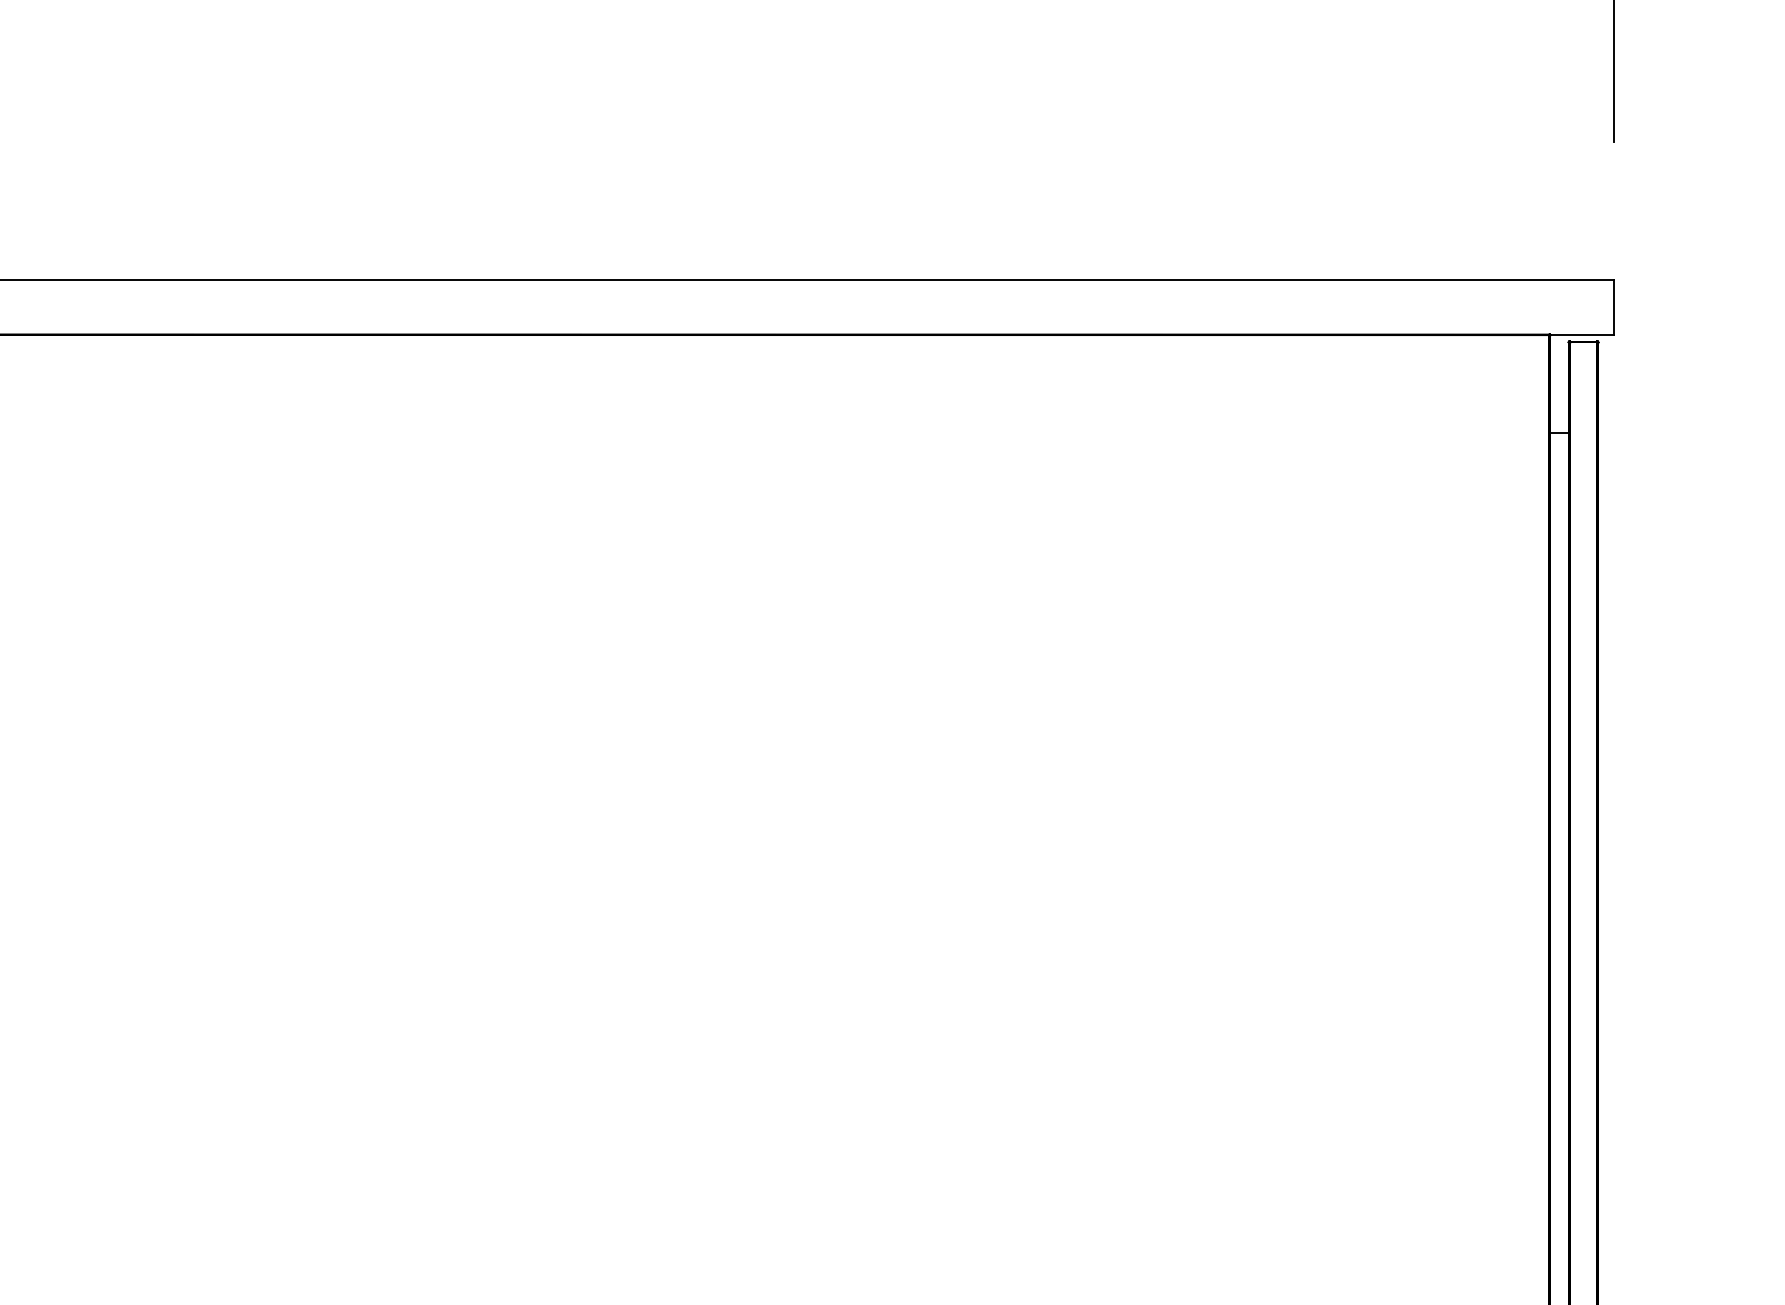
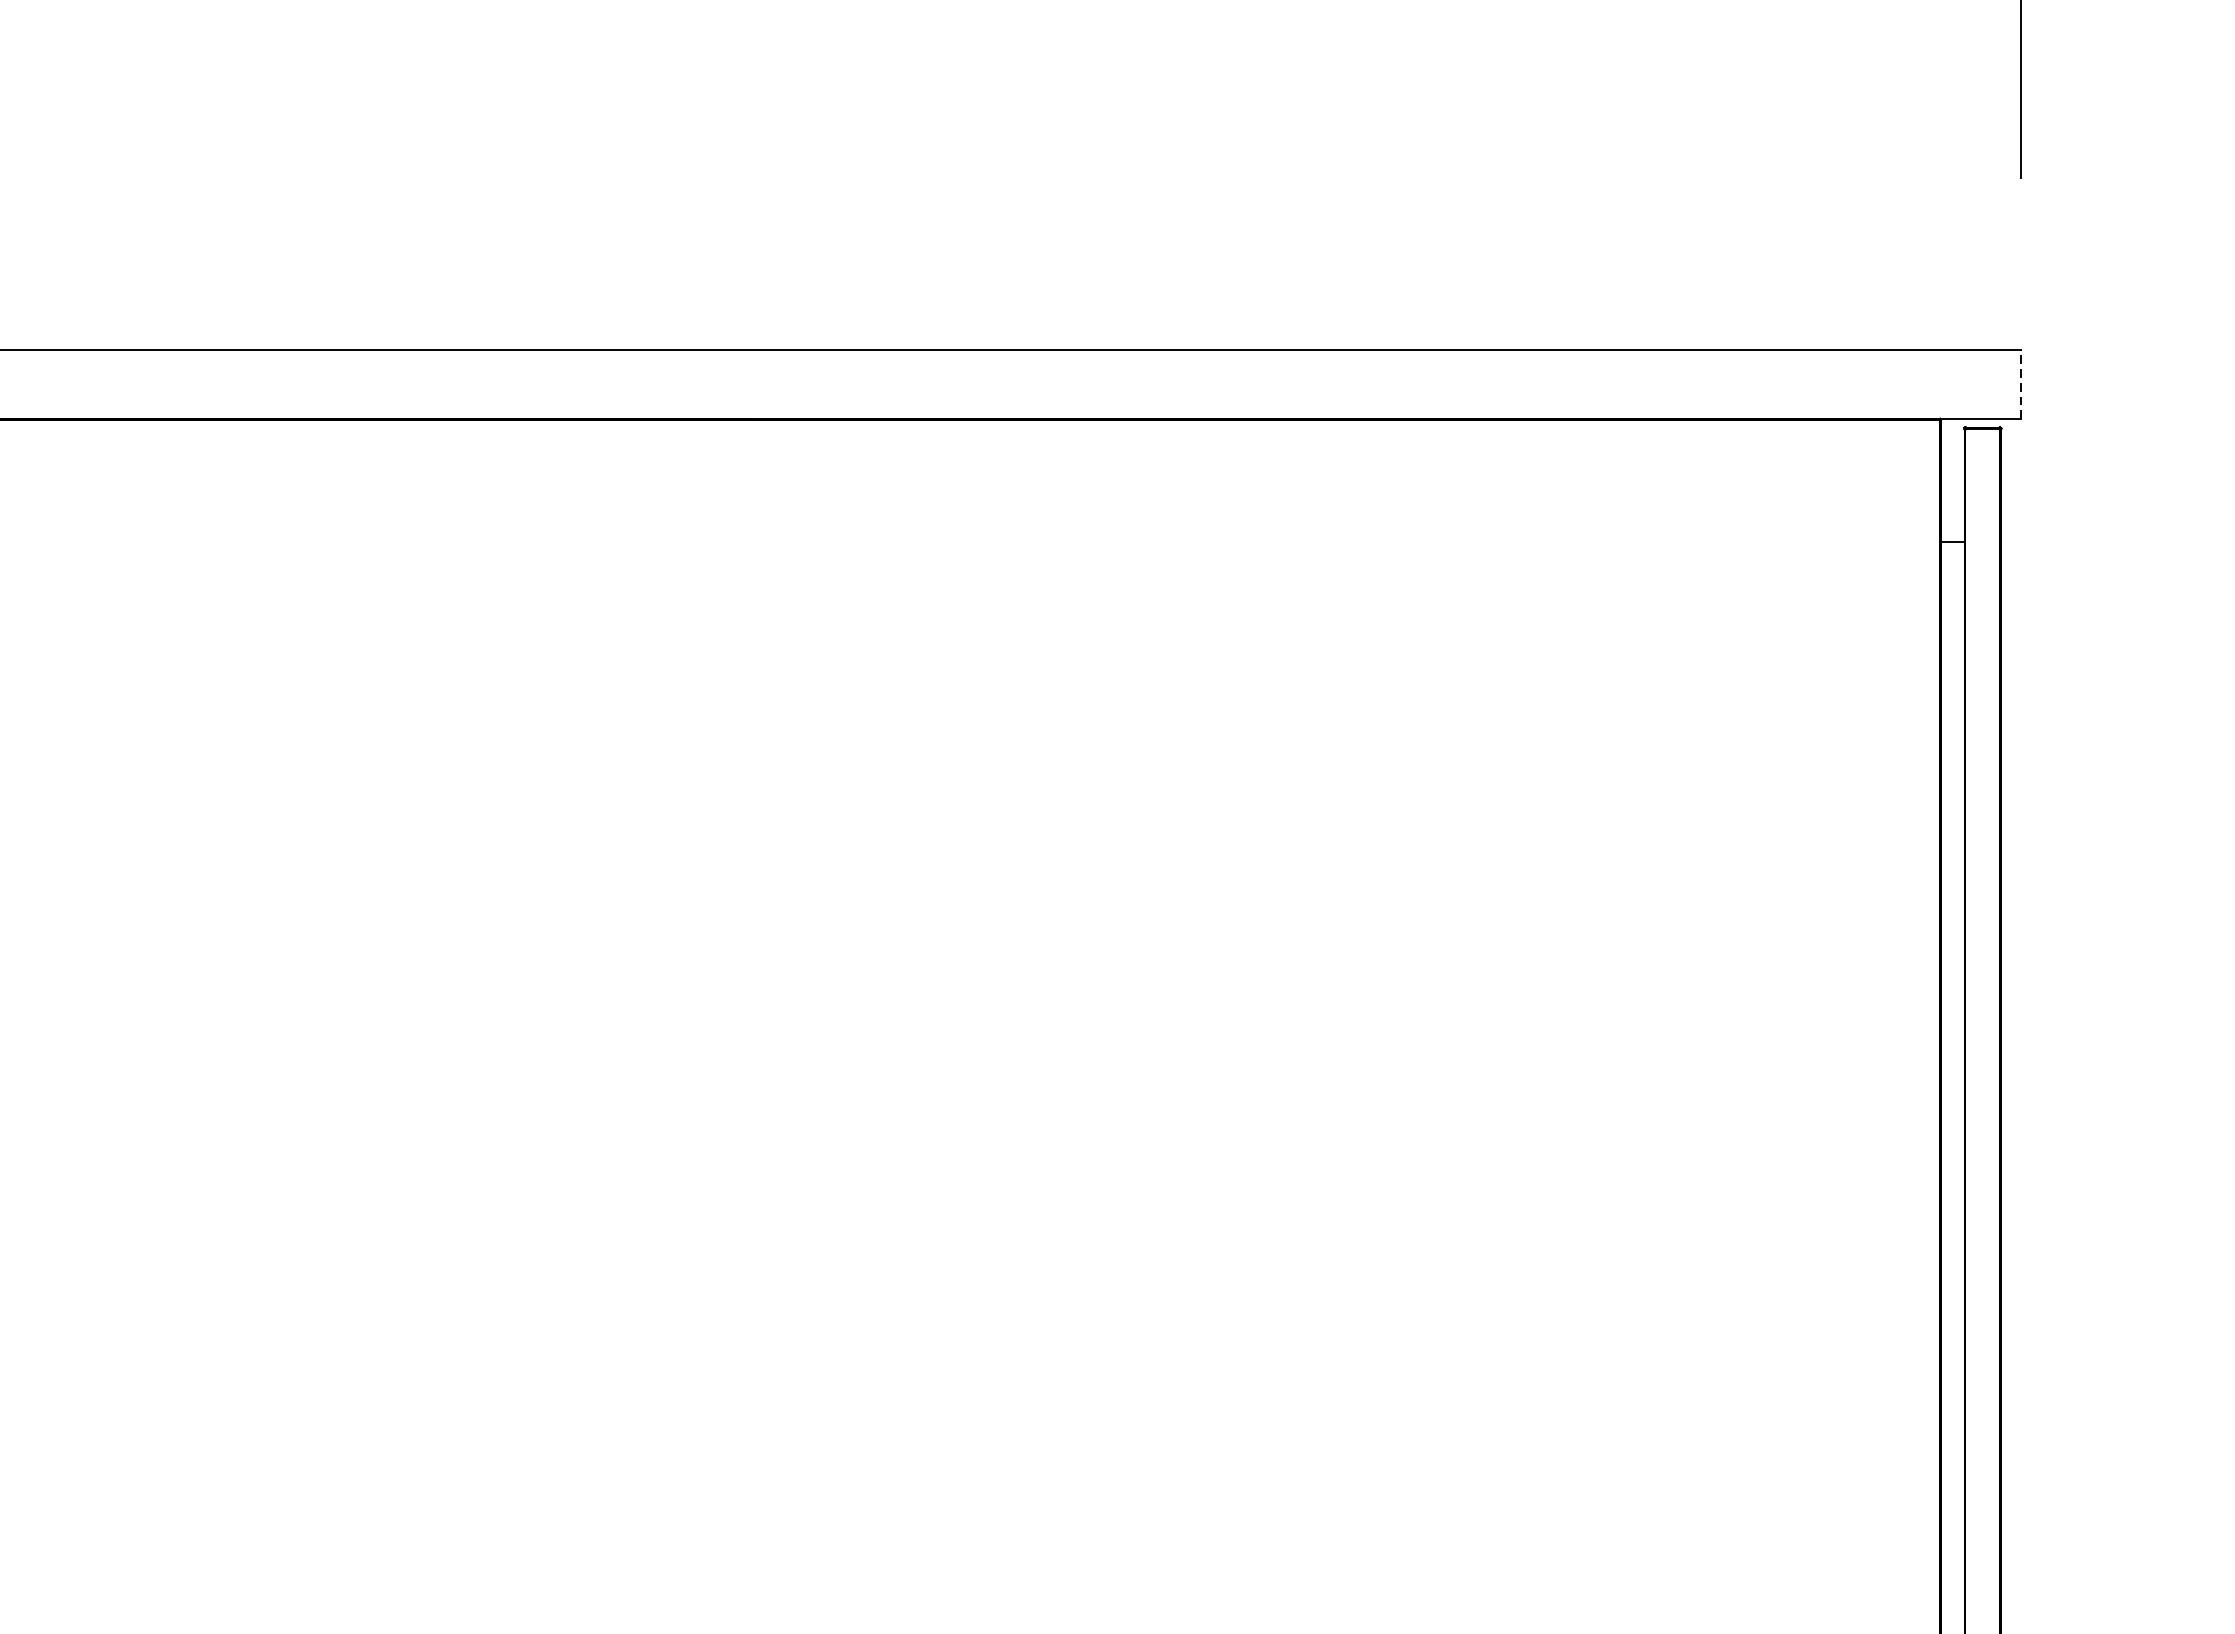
line: (1614, 306) -> (2021, 383), solid -> dashed

